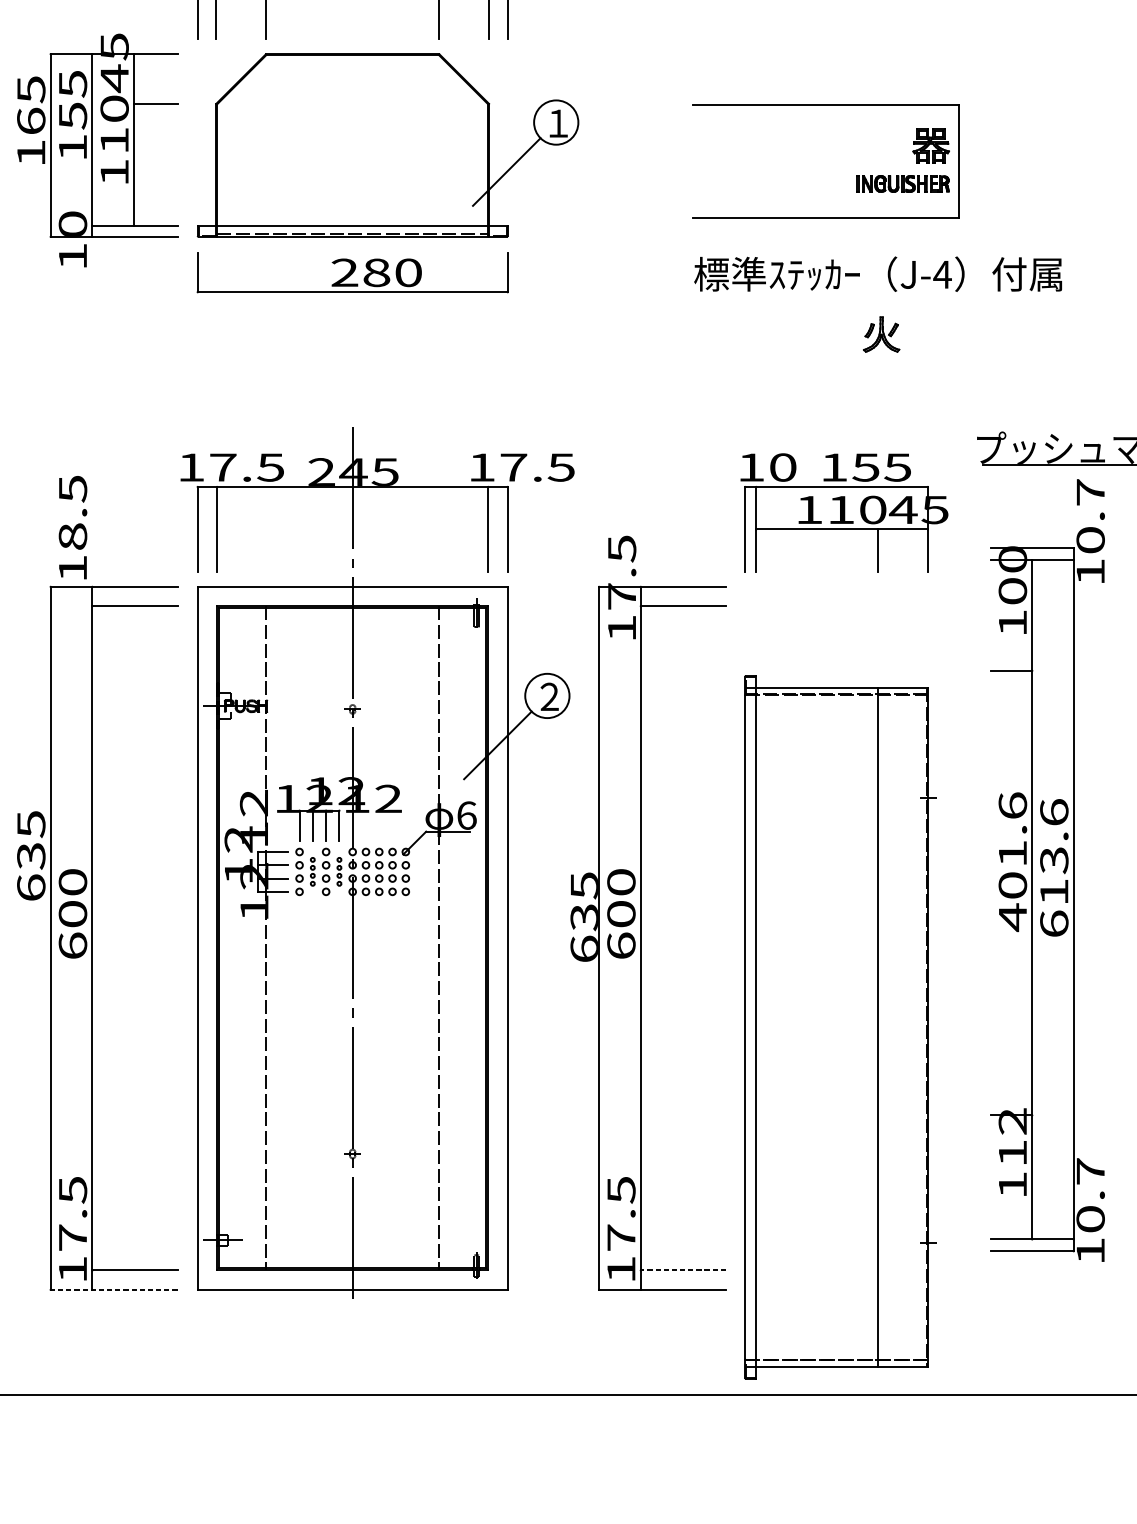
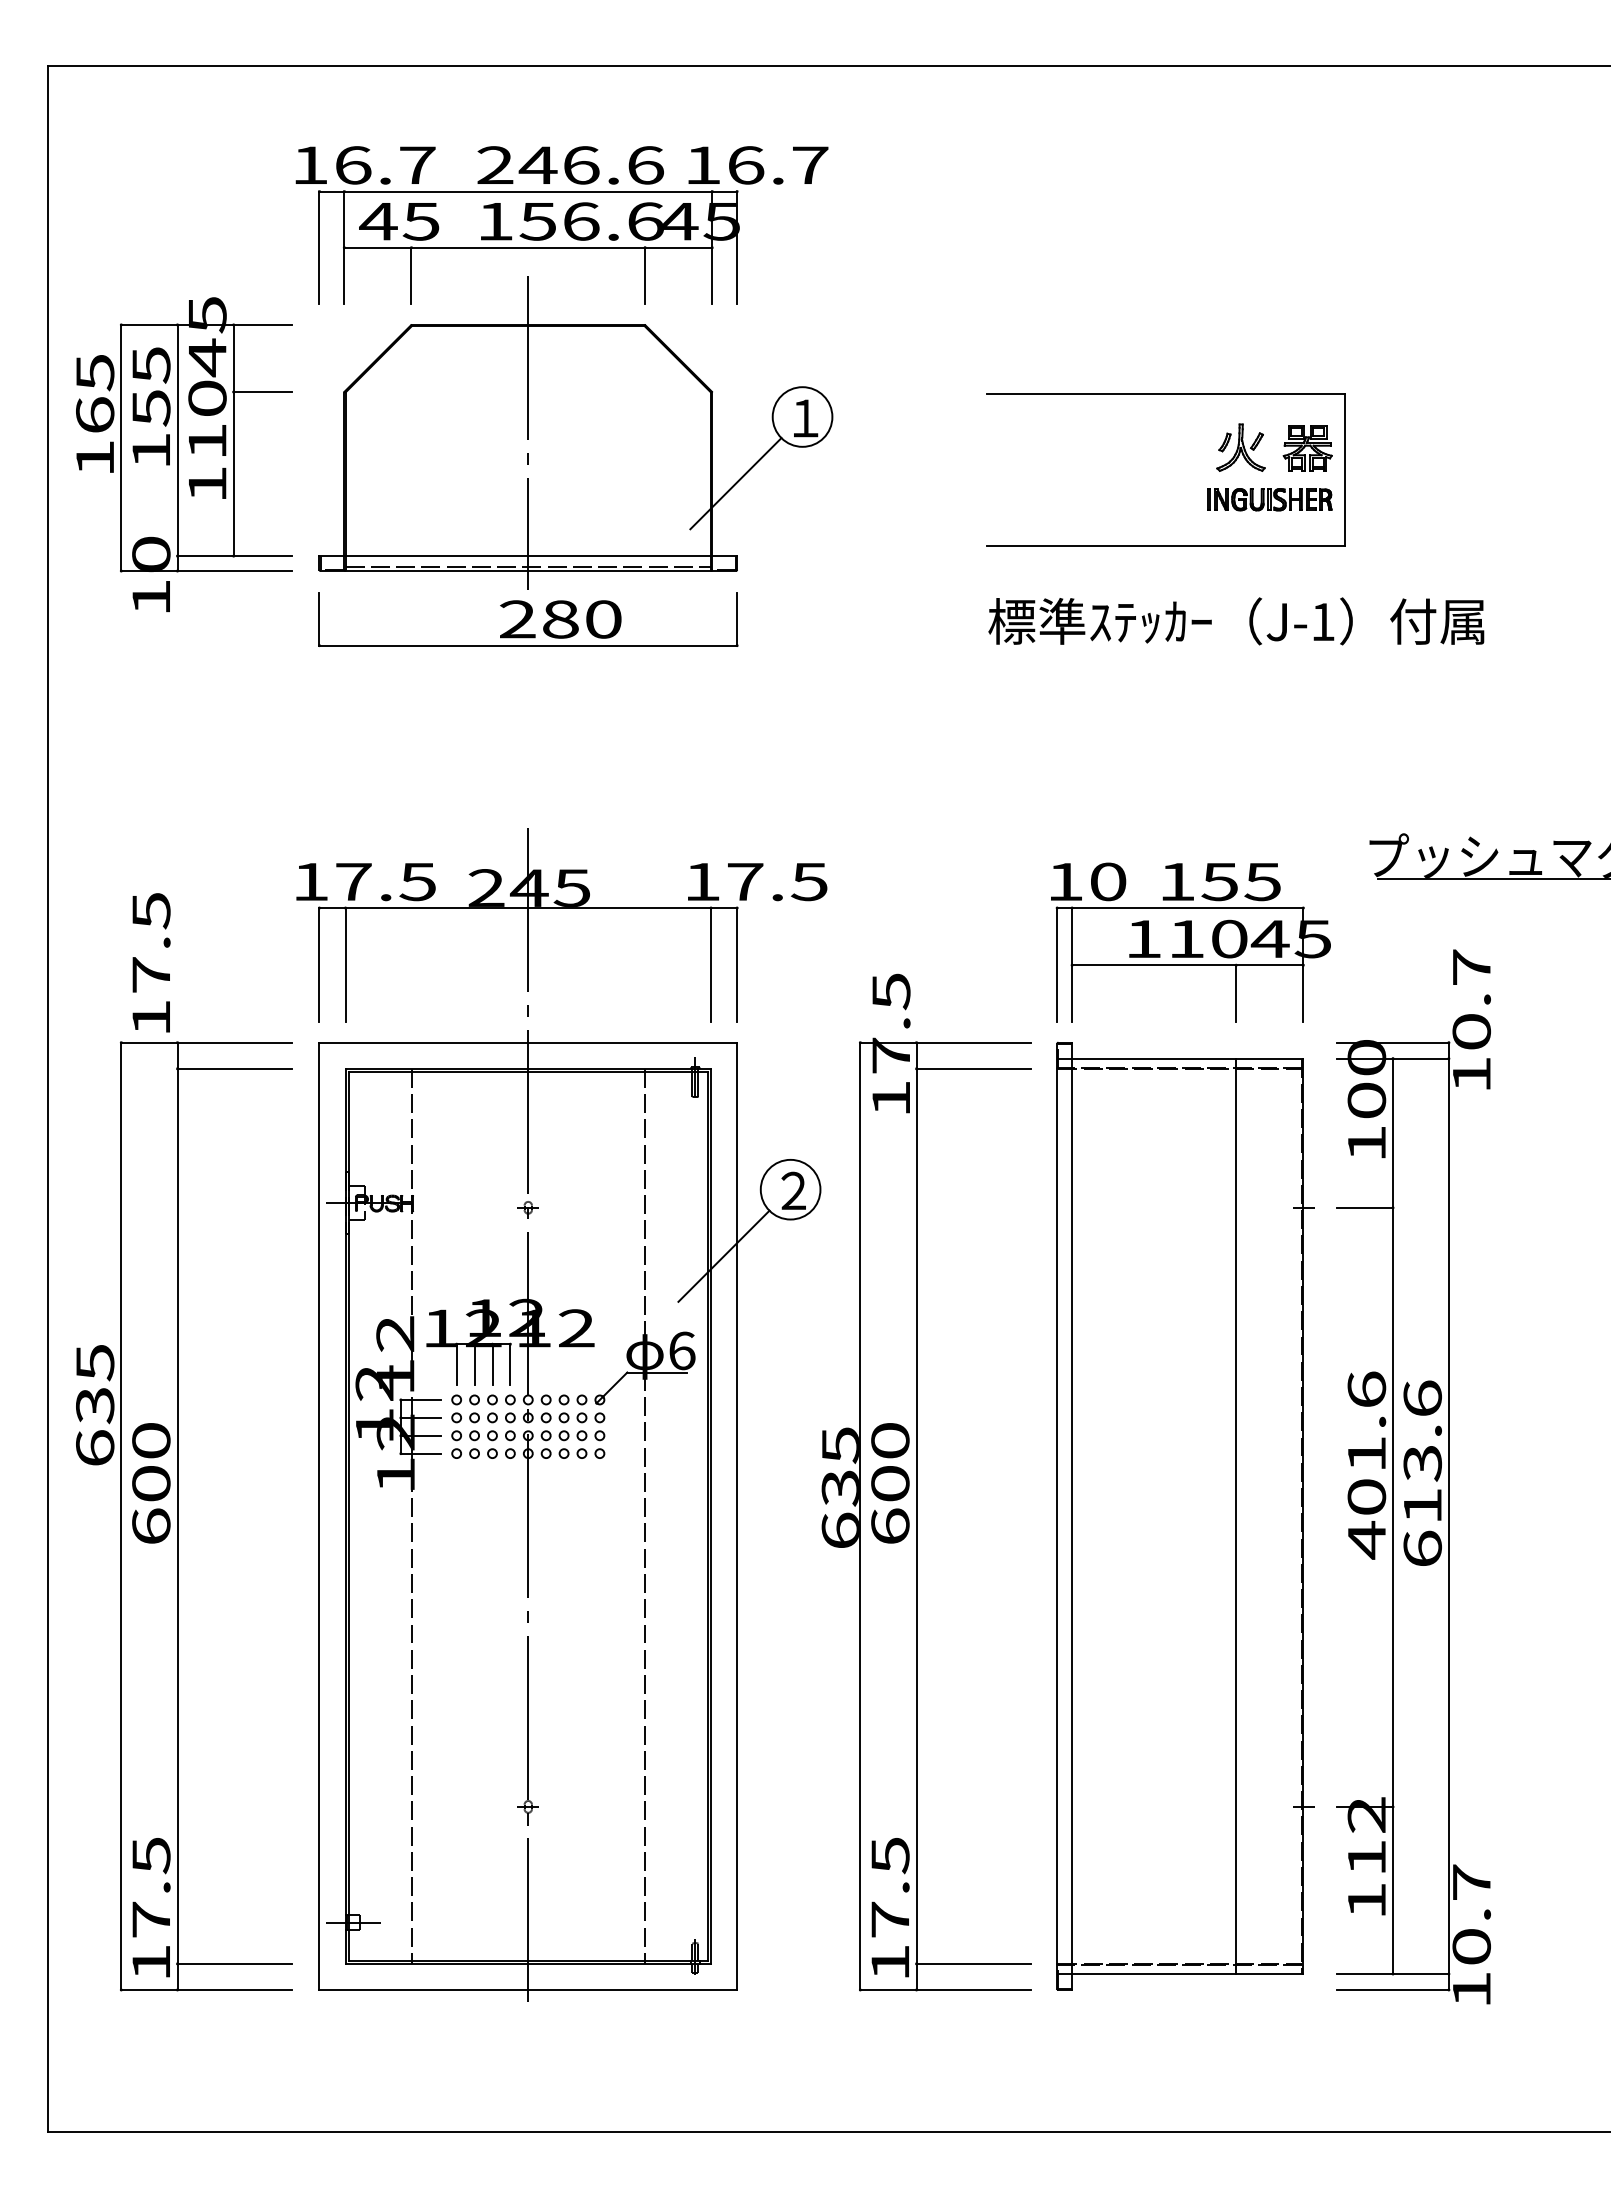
line: (352, 134) -> (528, 432), added
text: (942, 274) -> (1322, 621), J-4 -> J-1
part: (881, 334) -> (1240, 447), moved
text: (73, 536) -> (151, 974), 18.5 -> 17.5
part: (1047, 870) -> (1413, 1476), moved
part: (312, 871) -> (474, 1426), size x1.67
part: (339, 871) -> (510, 1426), size x1.67
part: (840, 1027) -> (1185, 1516), moved
line: (683, 1270) -> (973, 1963), dashed -> solid
line: (113, 1289) -> (206, 1989), dashed -> solid

